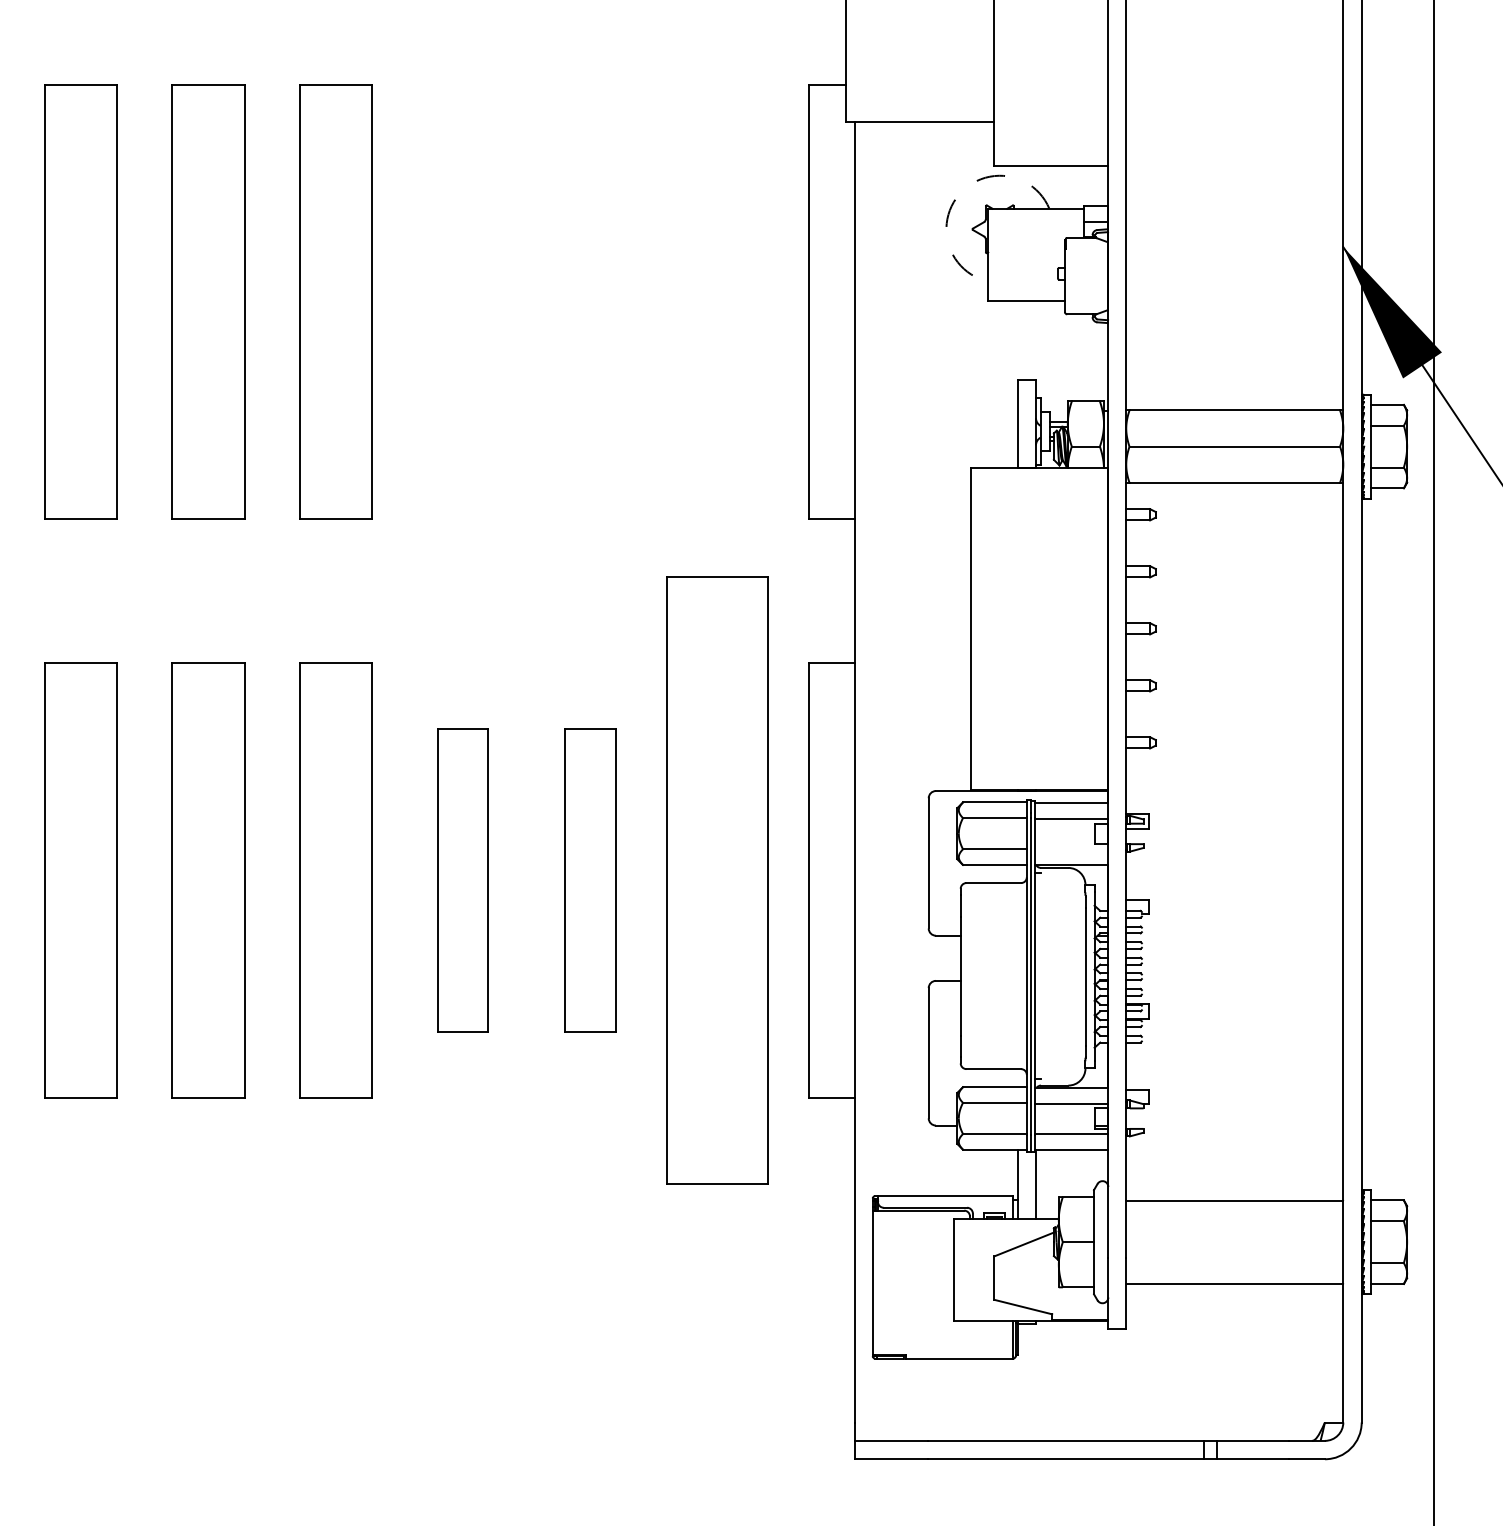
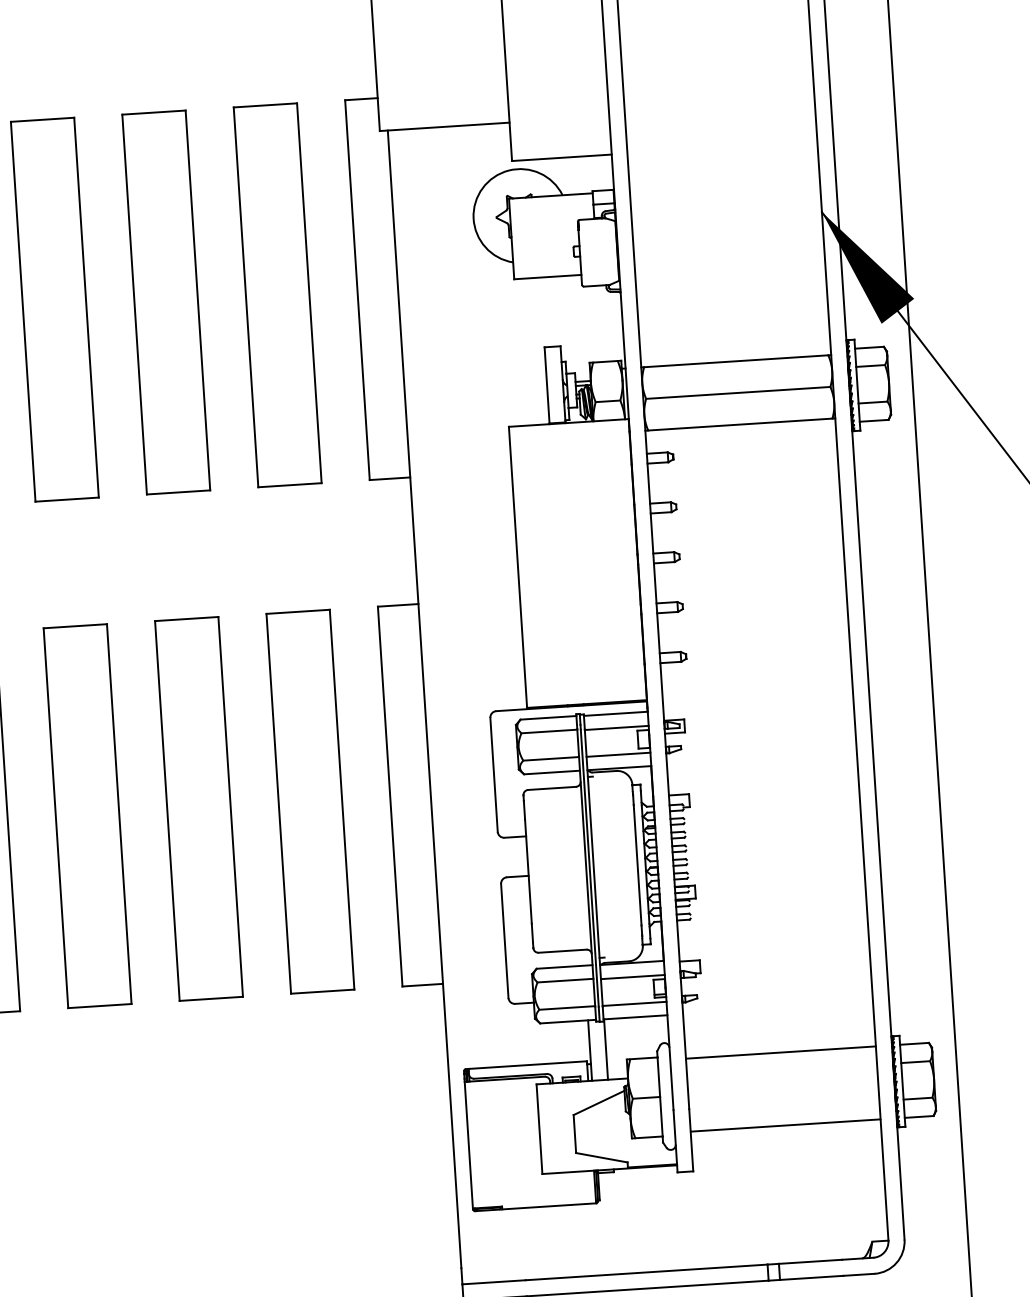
arc: (958, 194) -> (482, 187), dashed -> solid
part: (462, 301) -> (54, 309), added
part: (590, 301) -> (166, 302), added
part: (717, 301) -> (277, 295), added
line: (1071, 849) -> (618, 754), added
part: (462, 880) -> (87, 816), size x1.43
part: (590, 880) -> (199, 808), size x1.43
part: (717, 880) -> (310, 801), size x0.71

